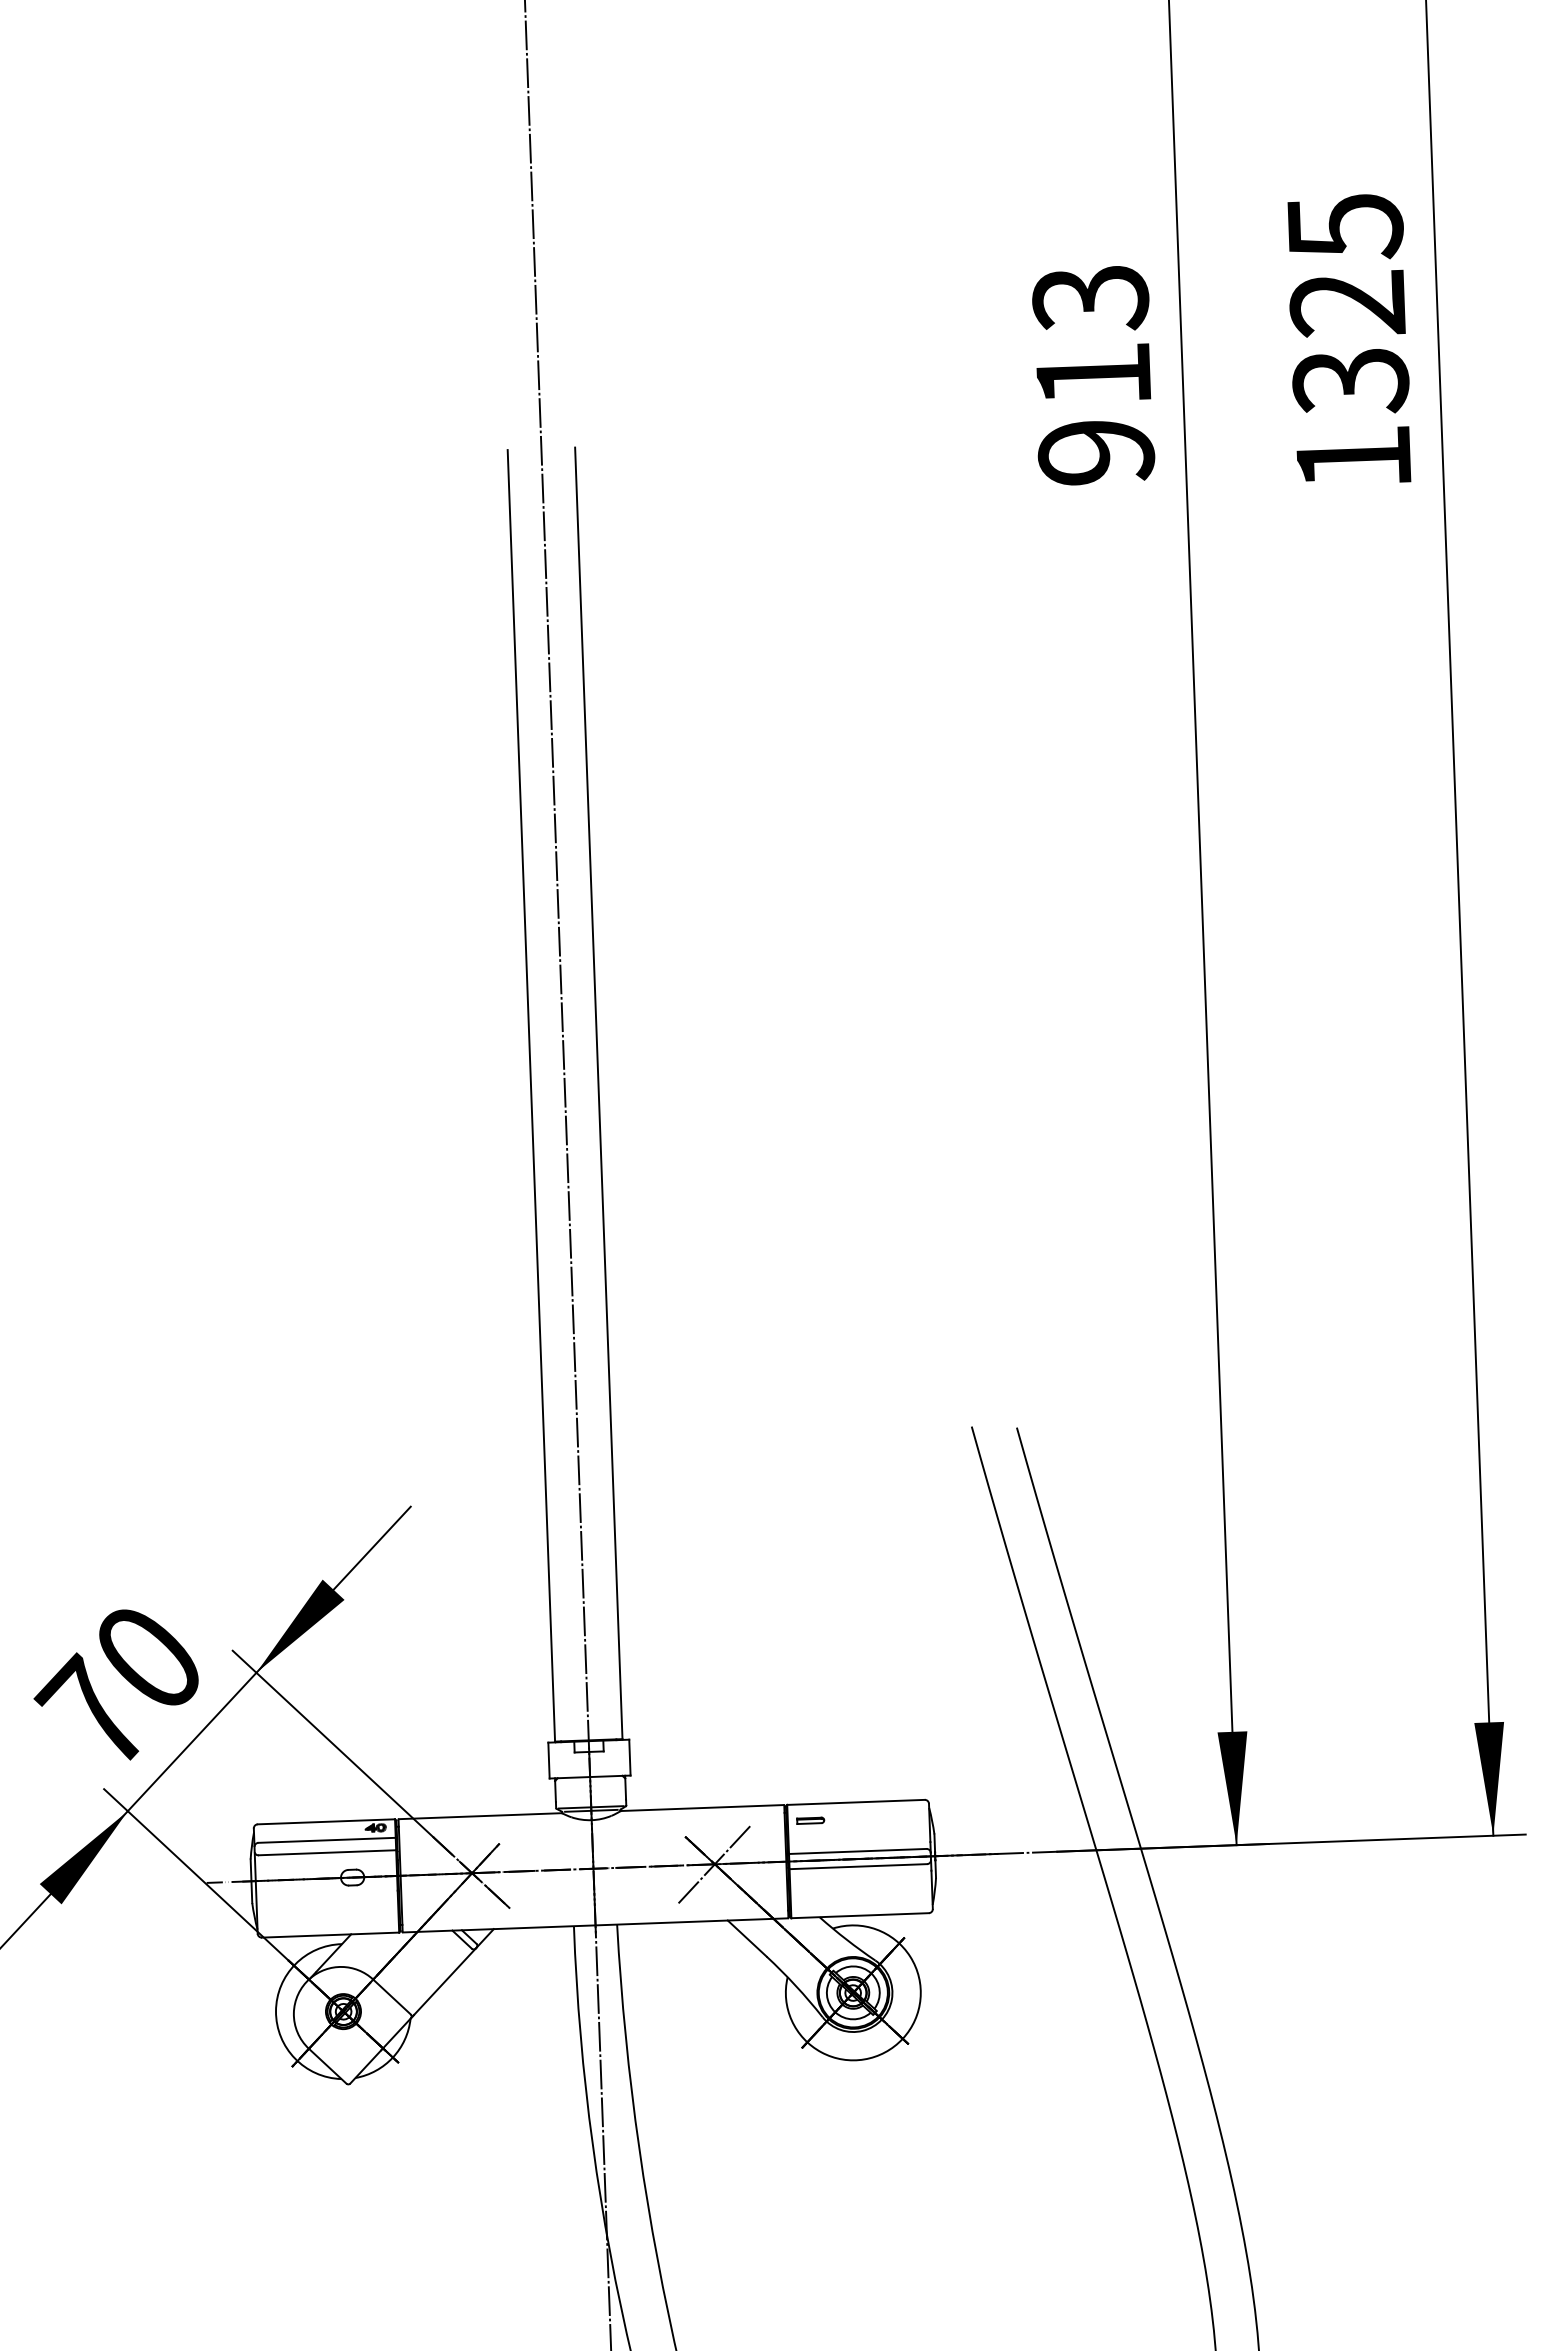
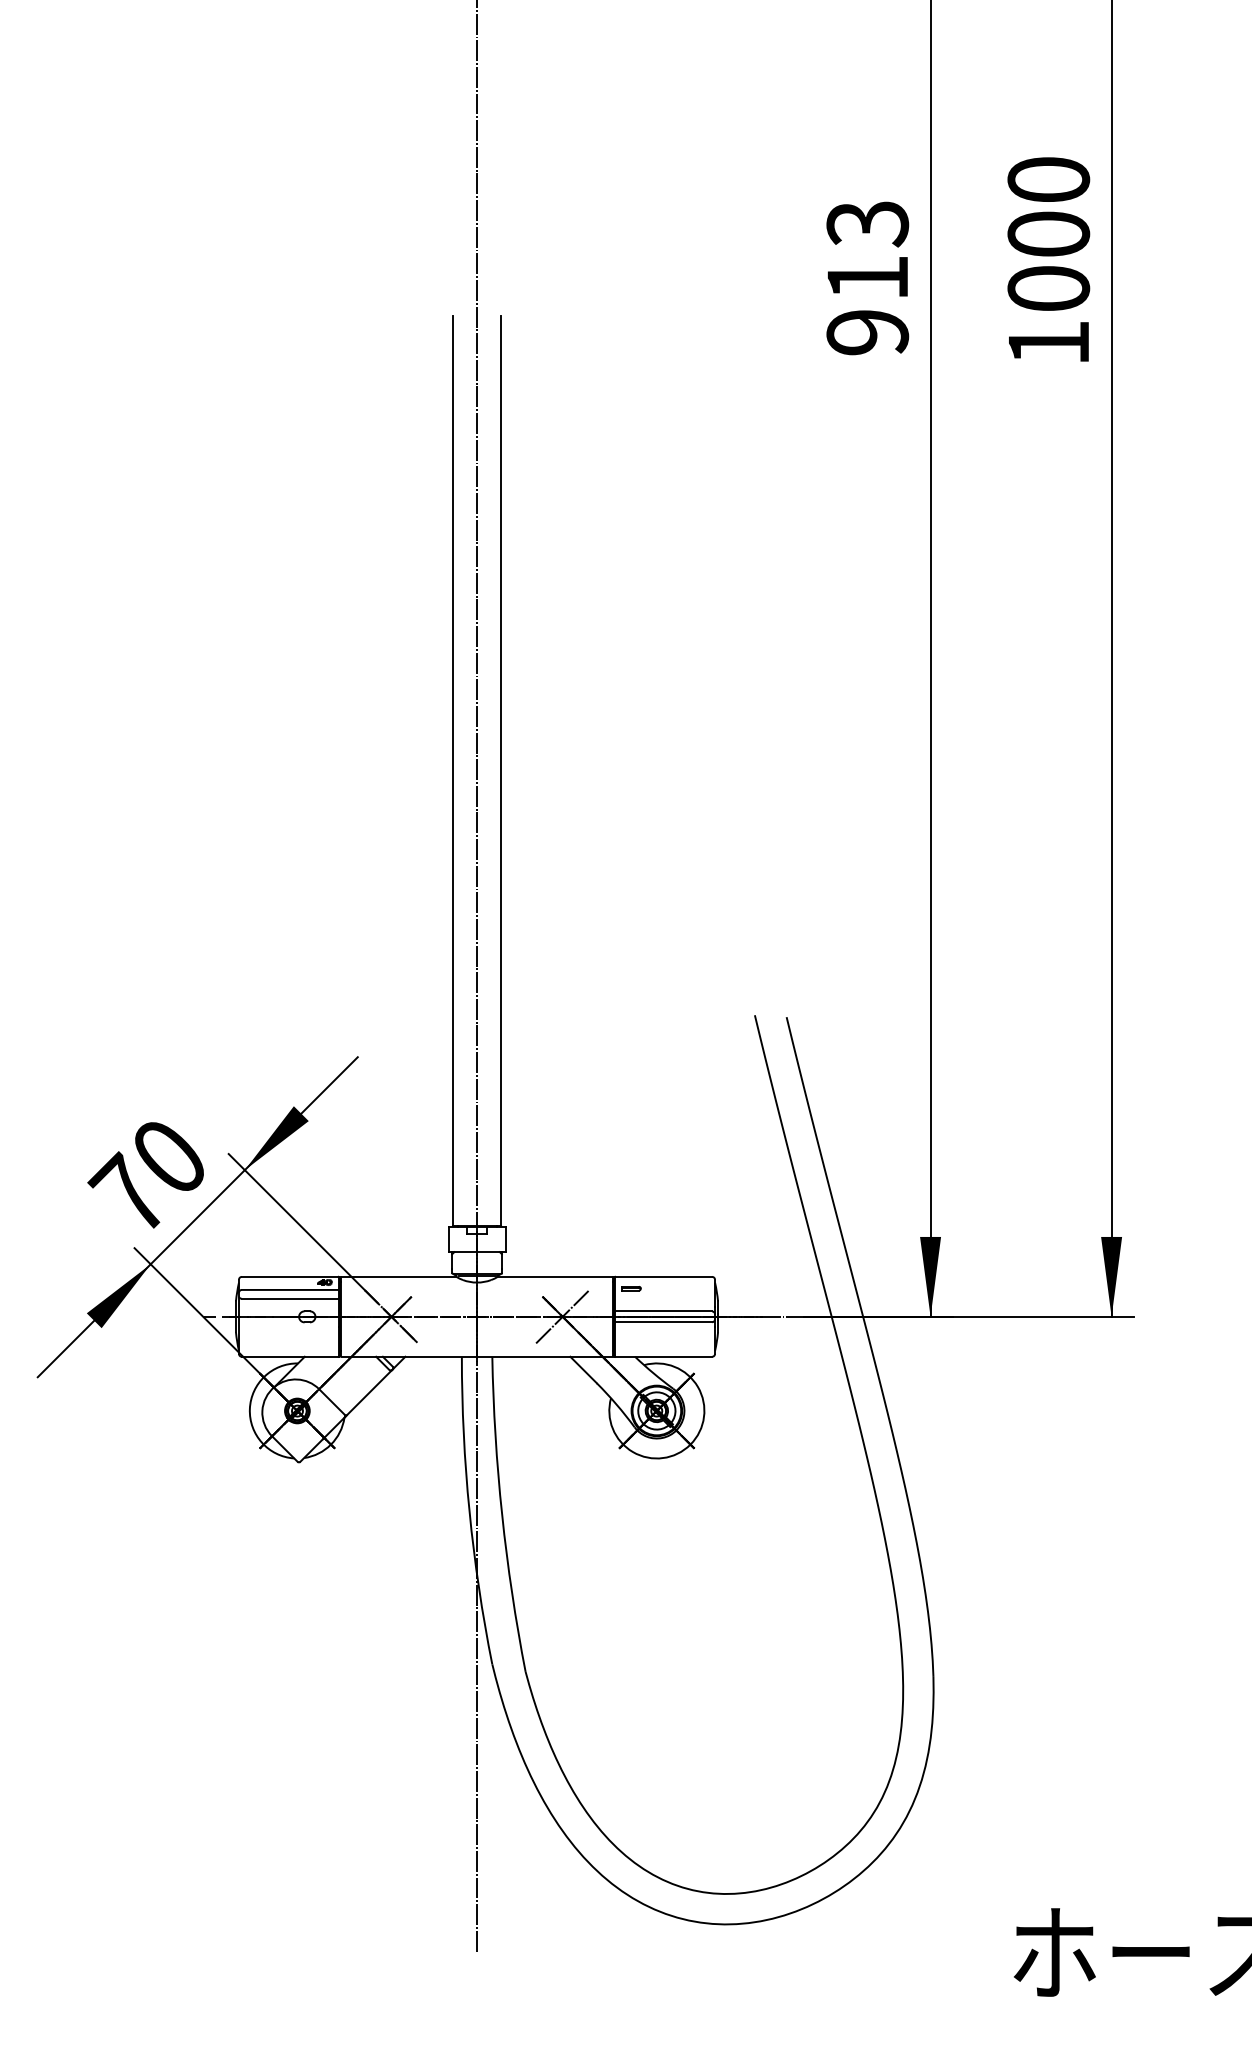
text: (1347, 304) -> (1048, 234), 1325 -> 1000

